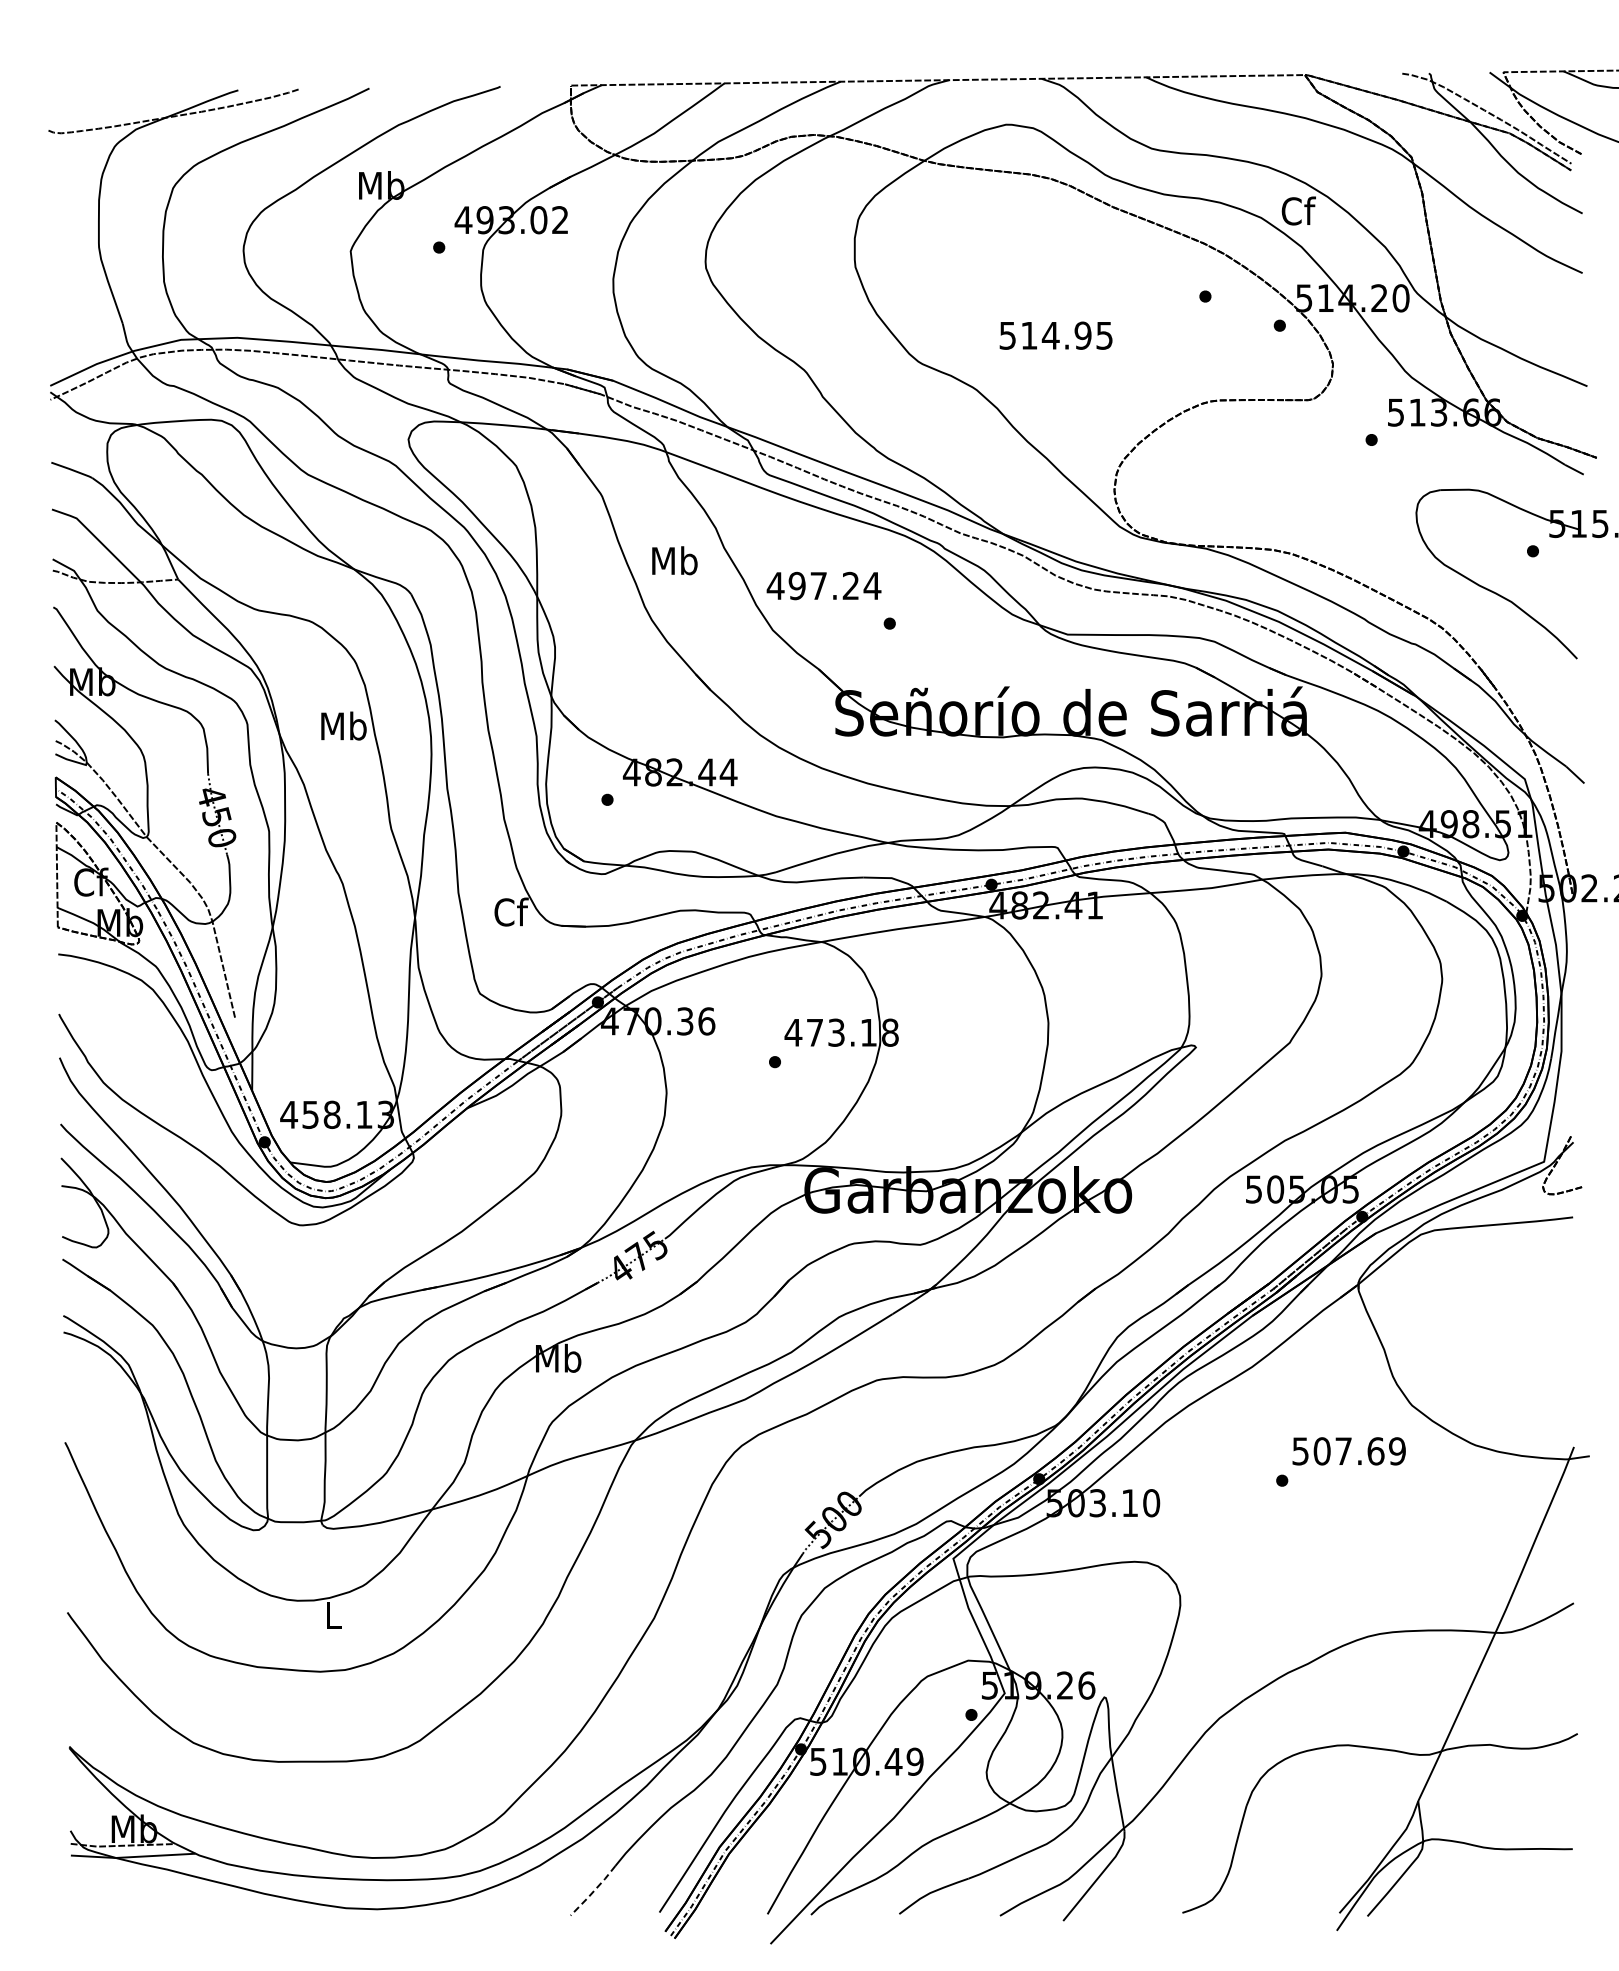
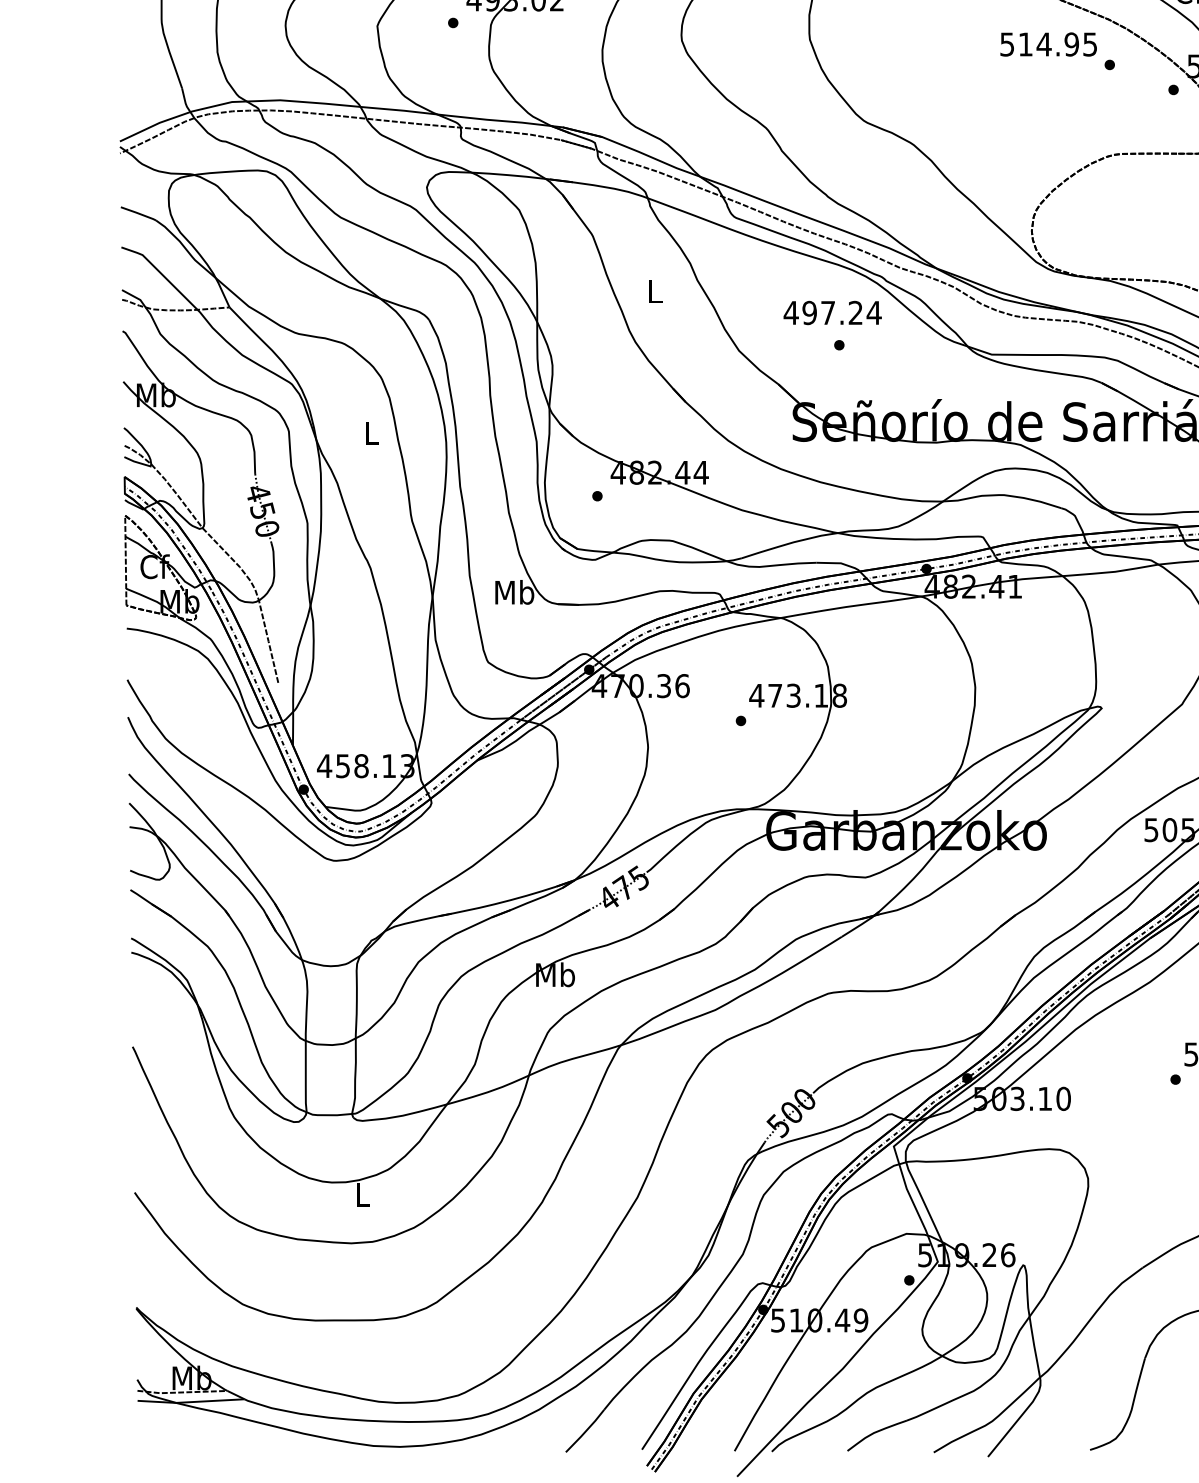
text: (1055, 335) -> (1048, 44), moved
text: (674, 560) -> (654, 291), Mb -> L
text: (823, 585) -> (832, 312), moved
text: (343, 725) -> (371, 432), Mb -> L
text: (510, 911) -> (514, 591), Cf -> Mb
line: (593, 1891) -> (585, 1431), dashed -> solid

